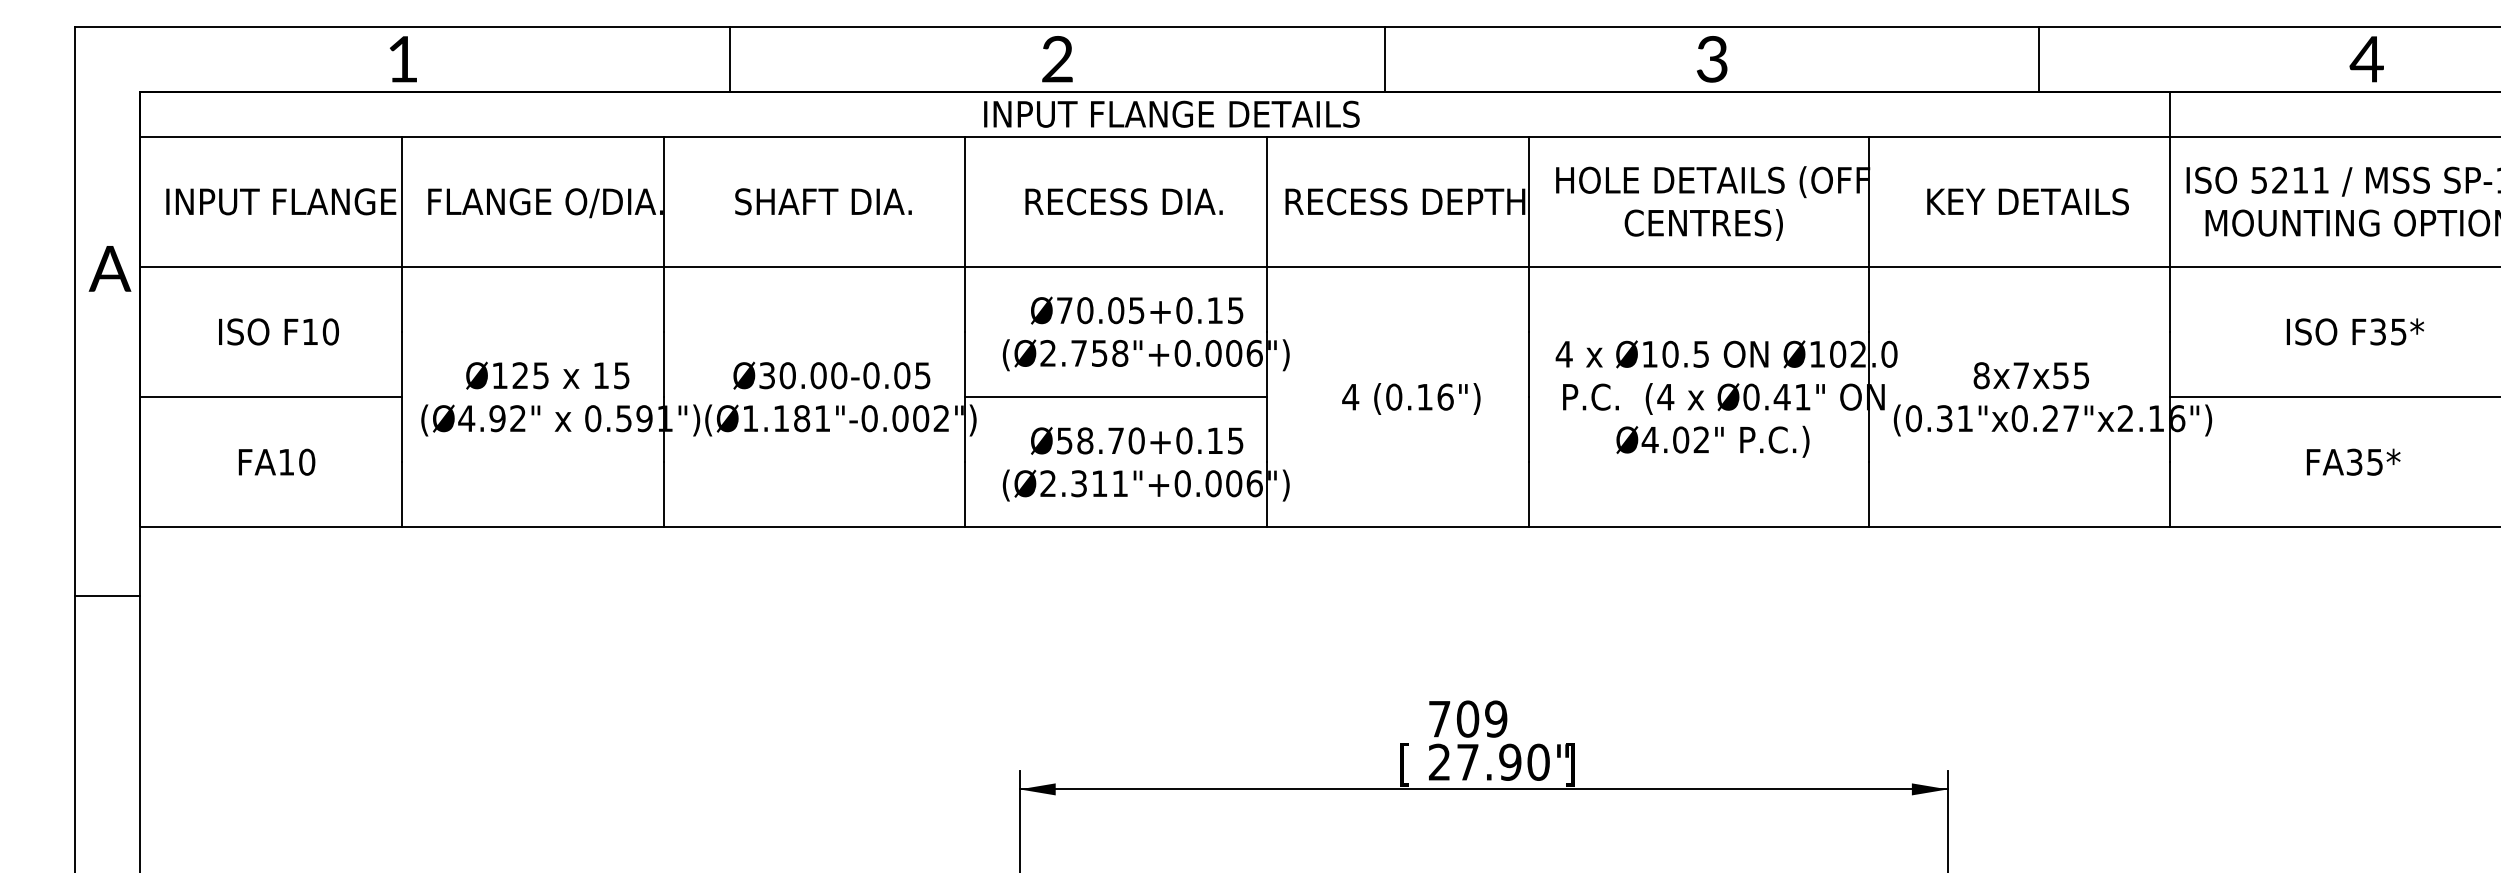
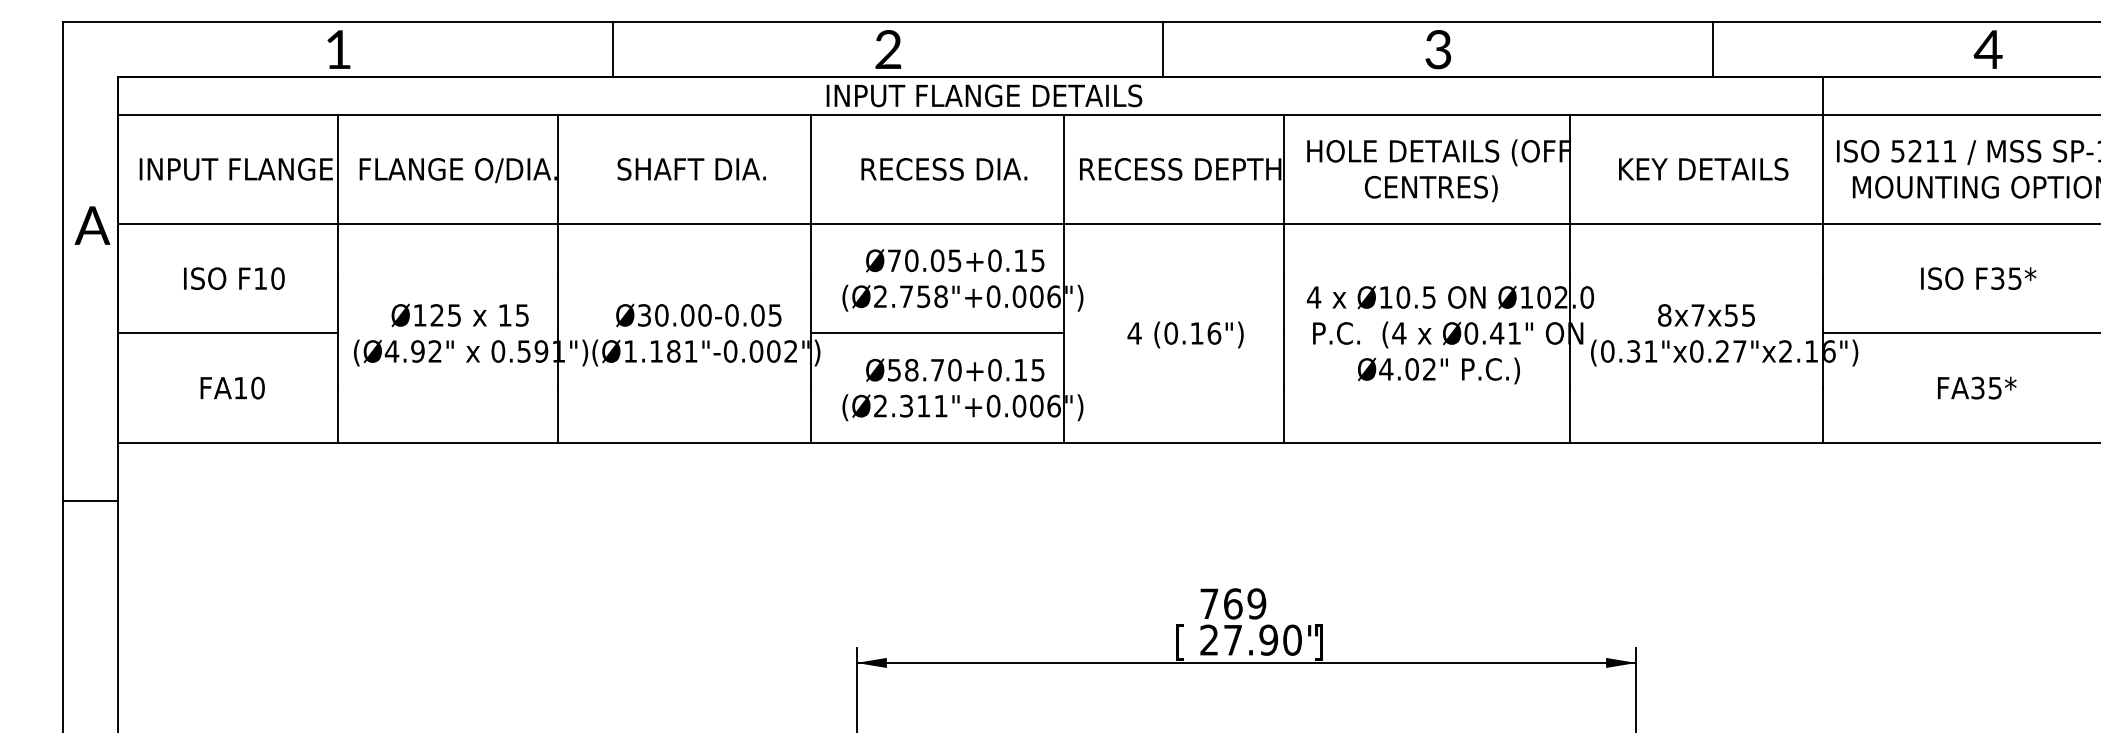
text: (1467, 718) -> (1232, 603), 709 -> 769

